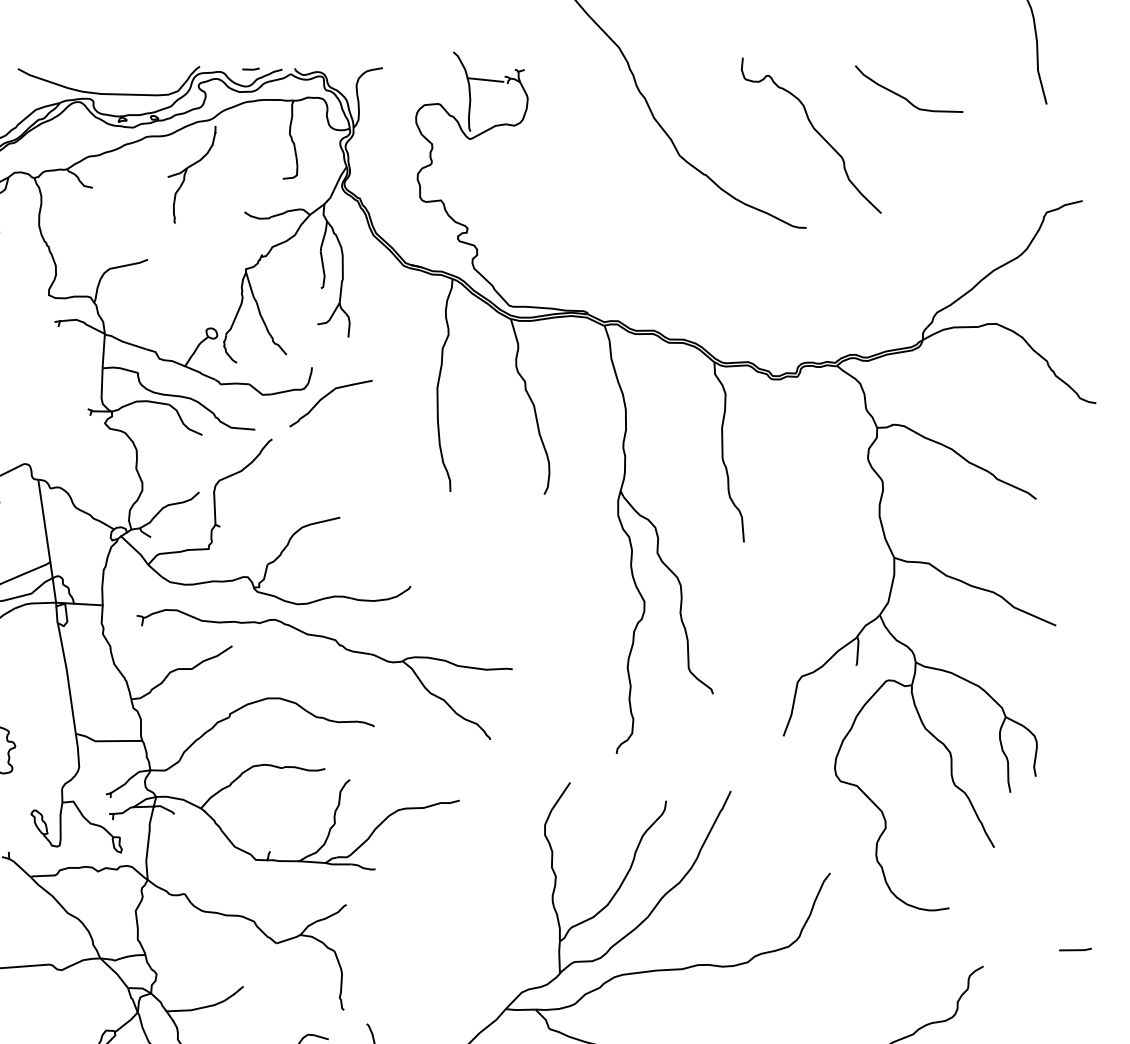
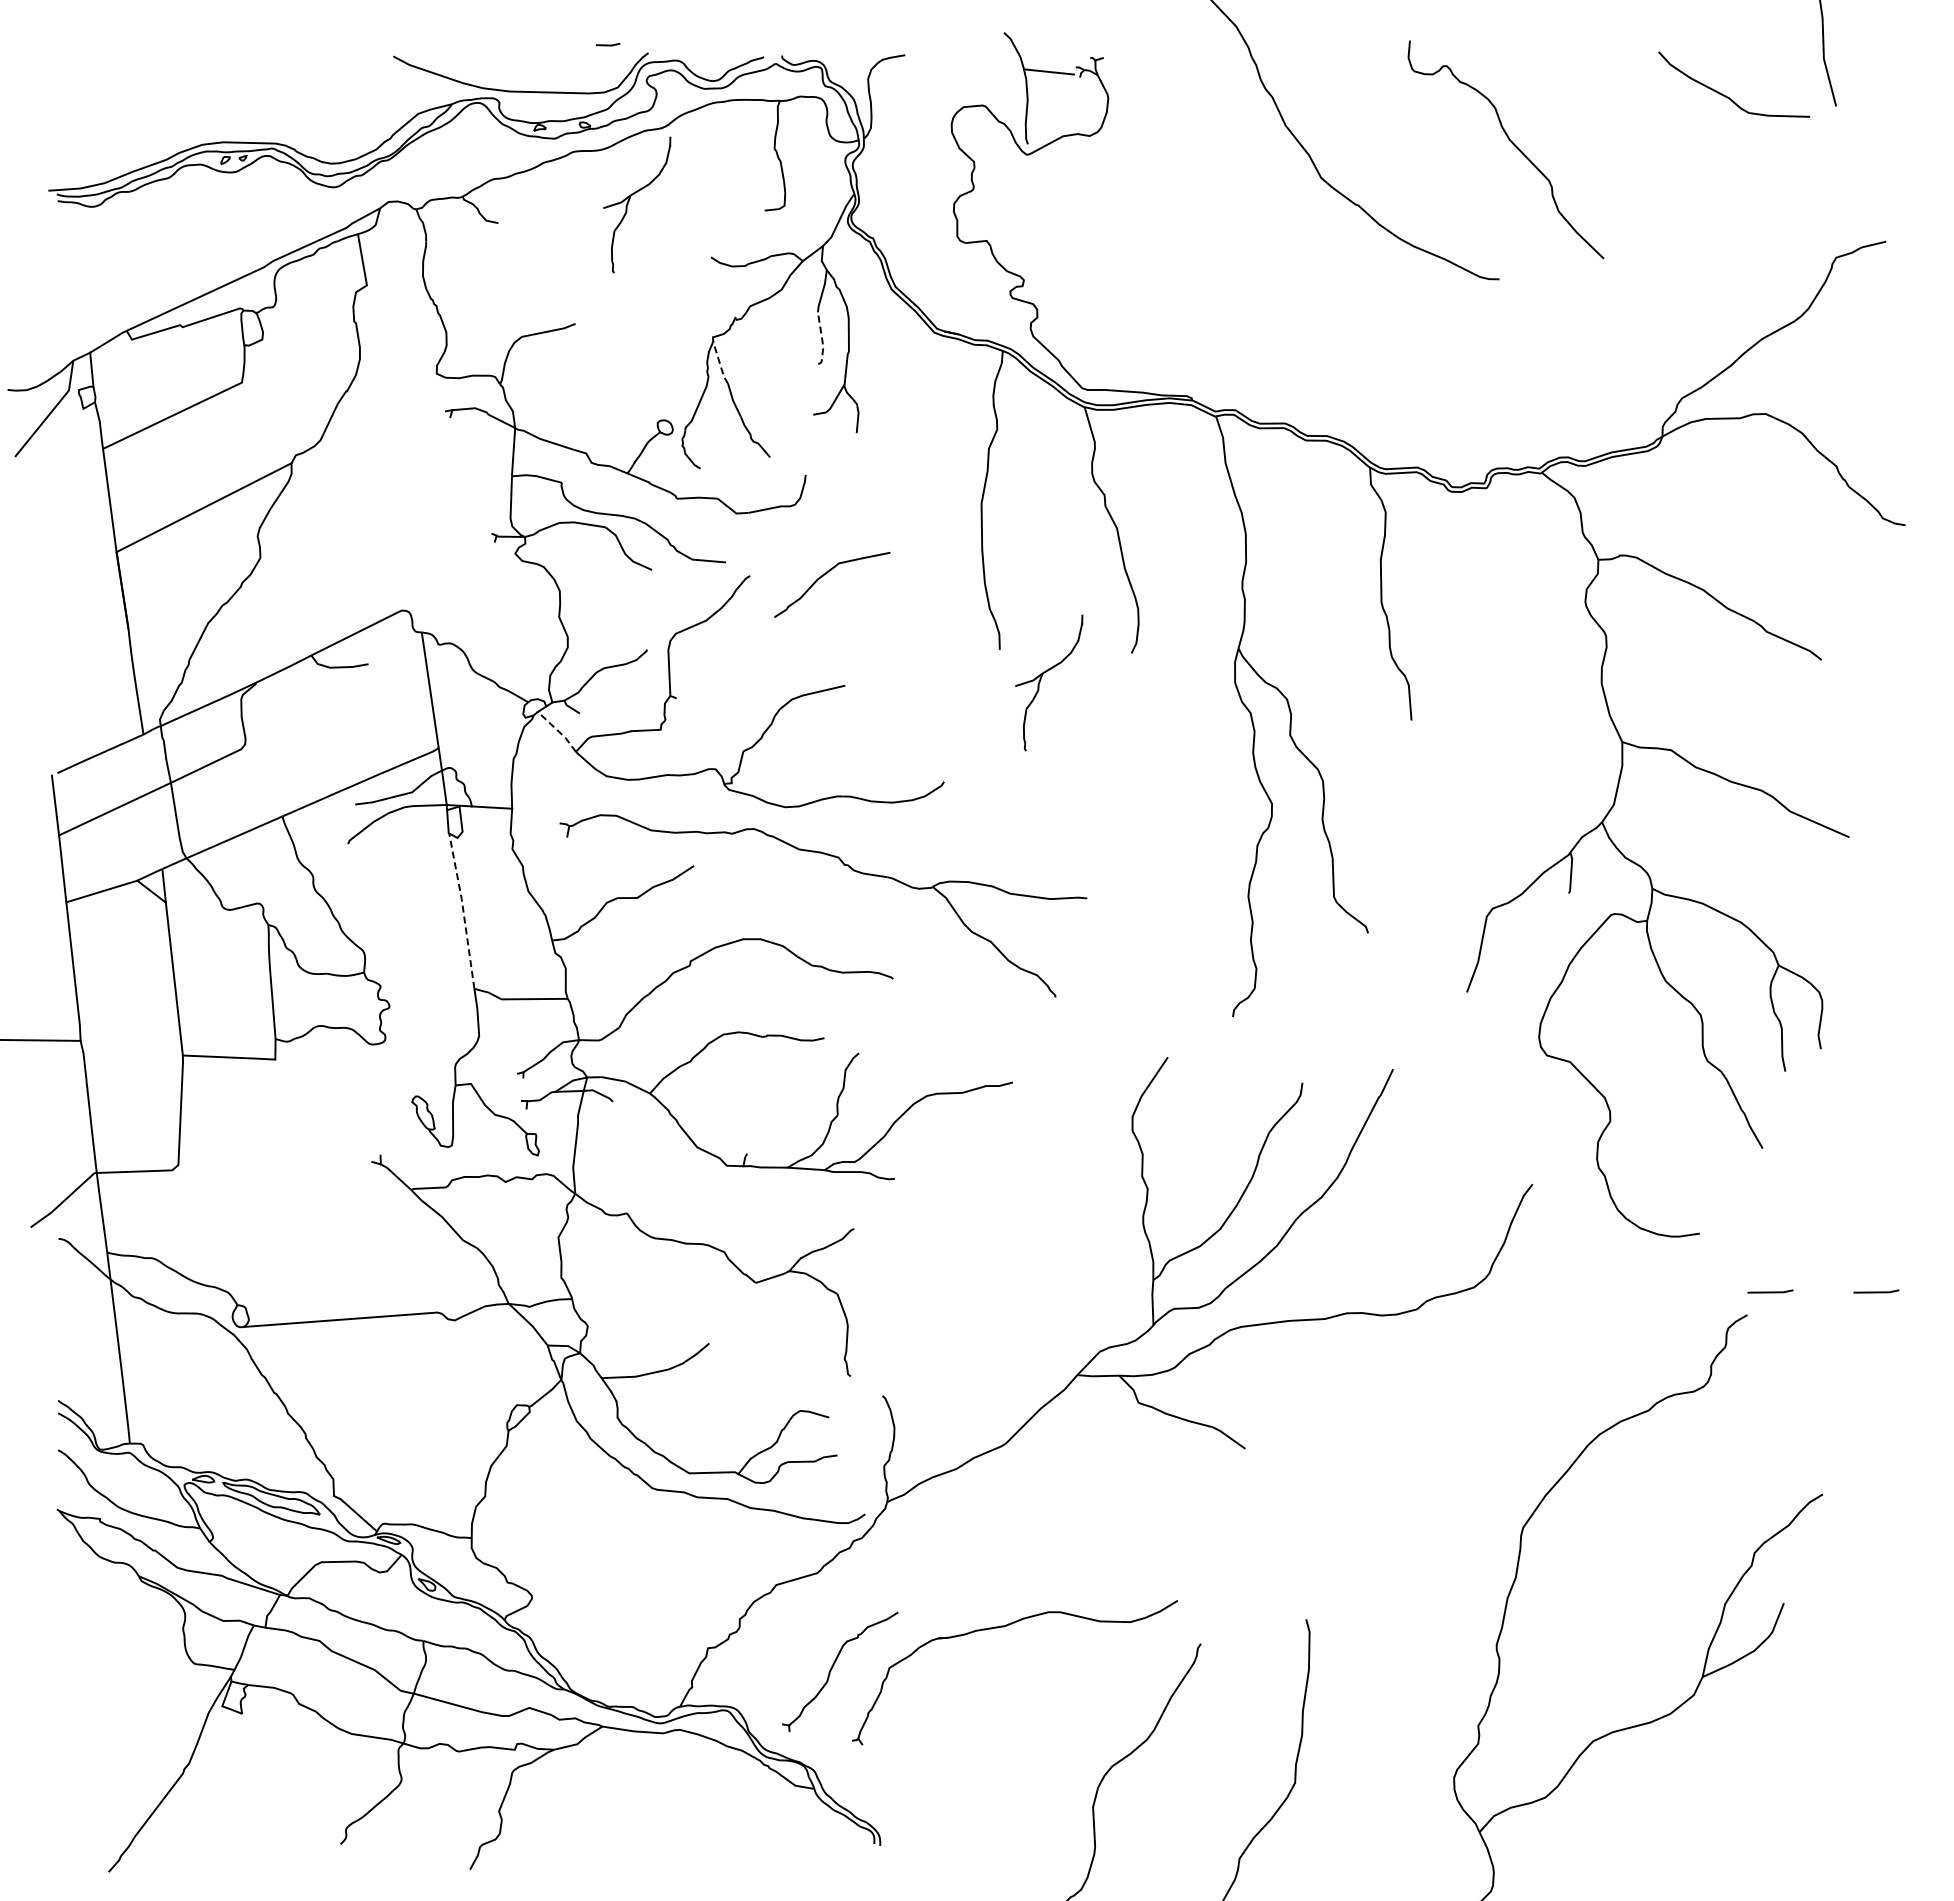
line: (250, 69) -> (607, 44), moved
curve: (905, 97) -> (1728, 96), moved
line: (324, 271) -> (822, 340), solid -> dashed
line: (250, 287) -> (719, 363), solid -> dashed
part: (326, 396) -> (826, 574), moved
part: (480, 513) -> (1041, 679), added
line: (135, 550) -> (558, 731), solid -> dashed
line: (68, 677) -> (463, 910), solid -> dashed
line: (999, 949) -> (1770, 1291), added

